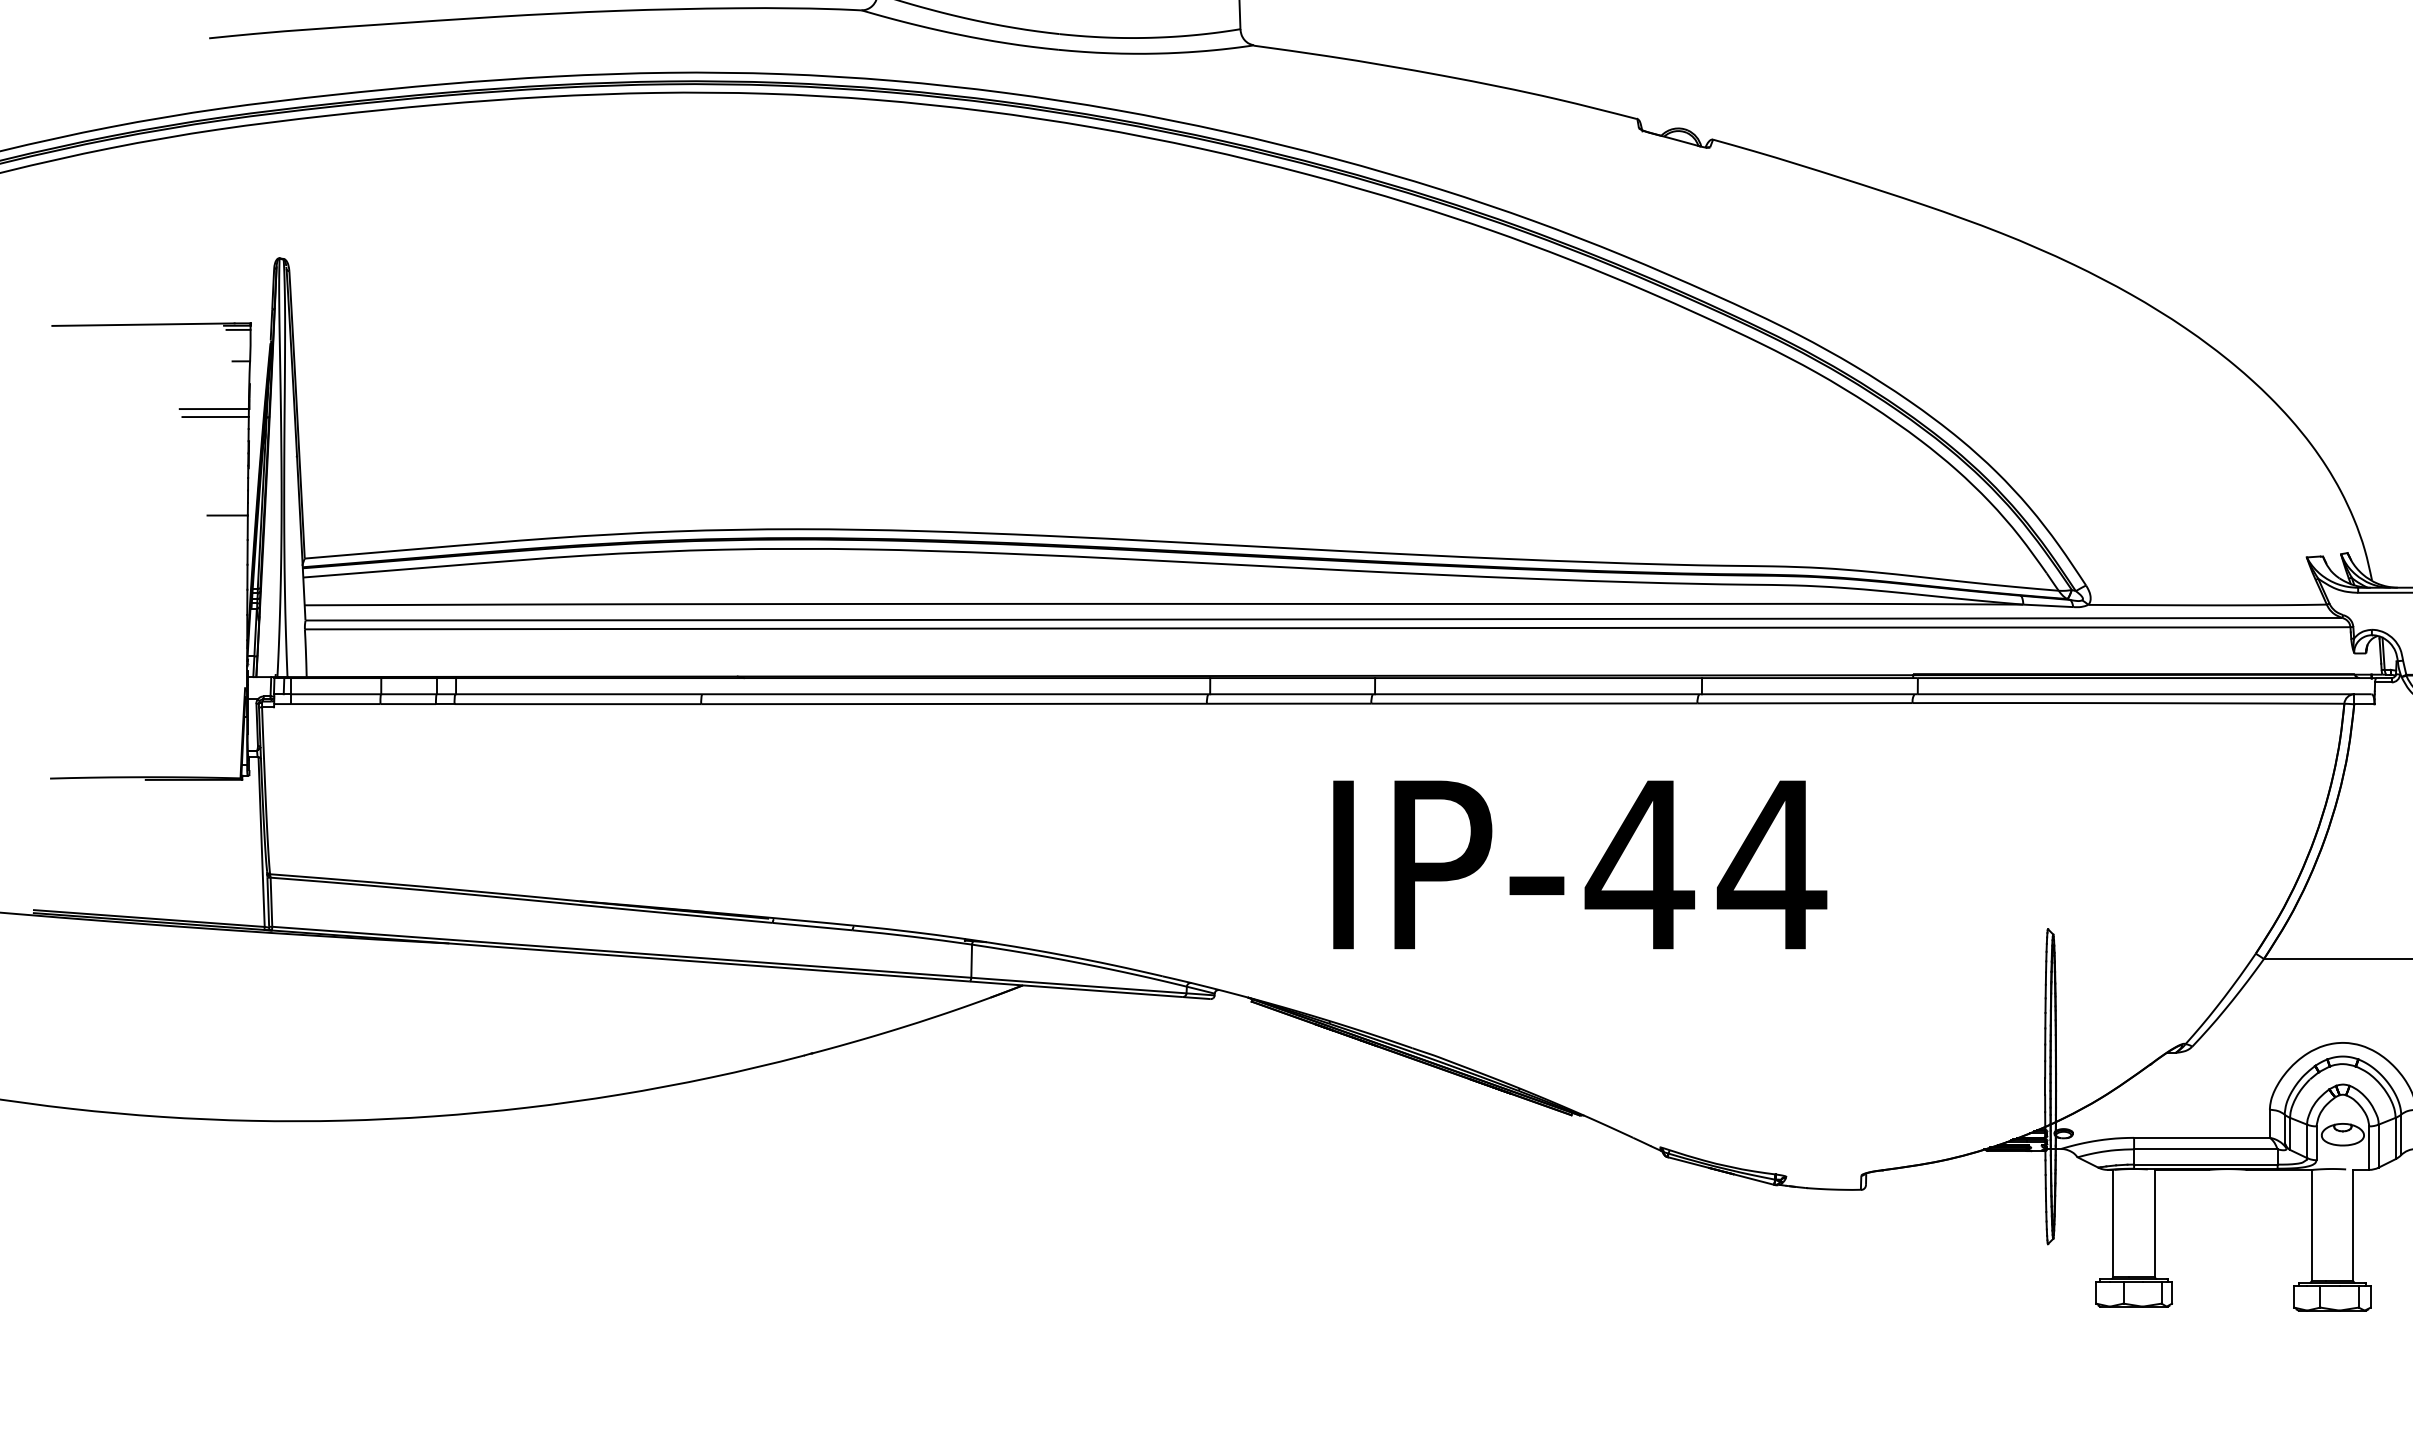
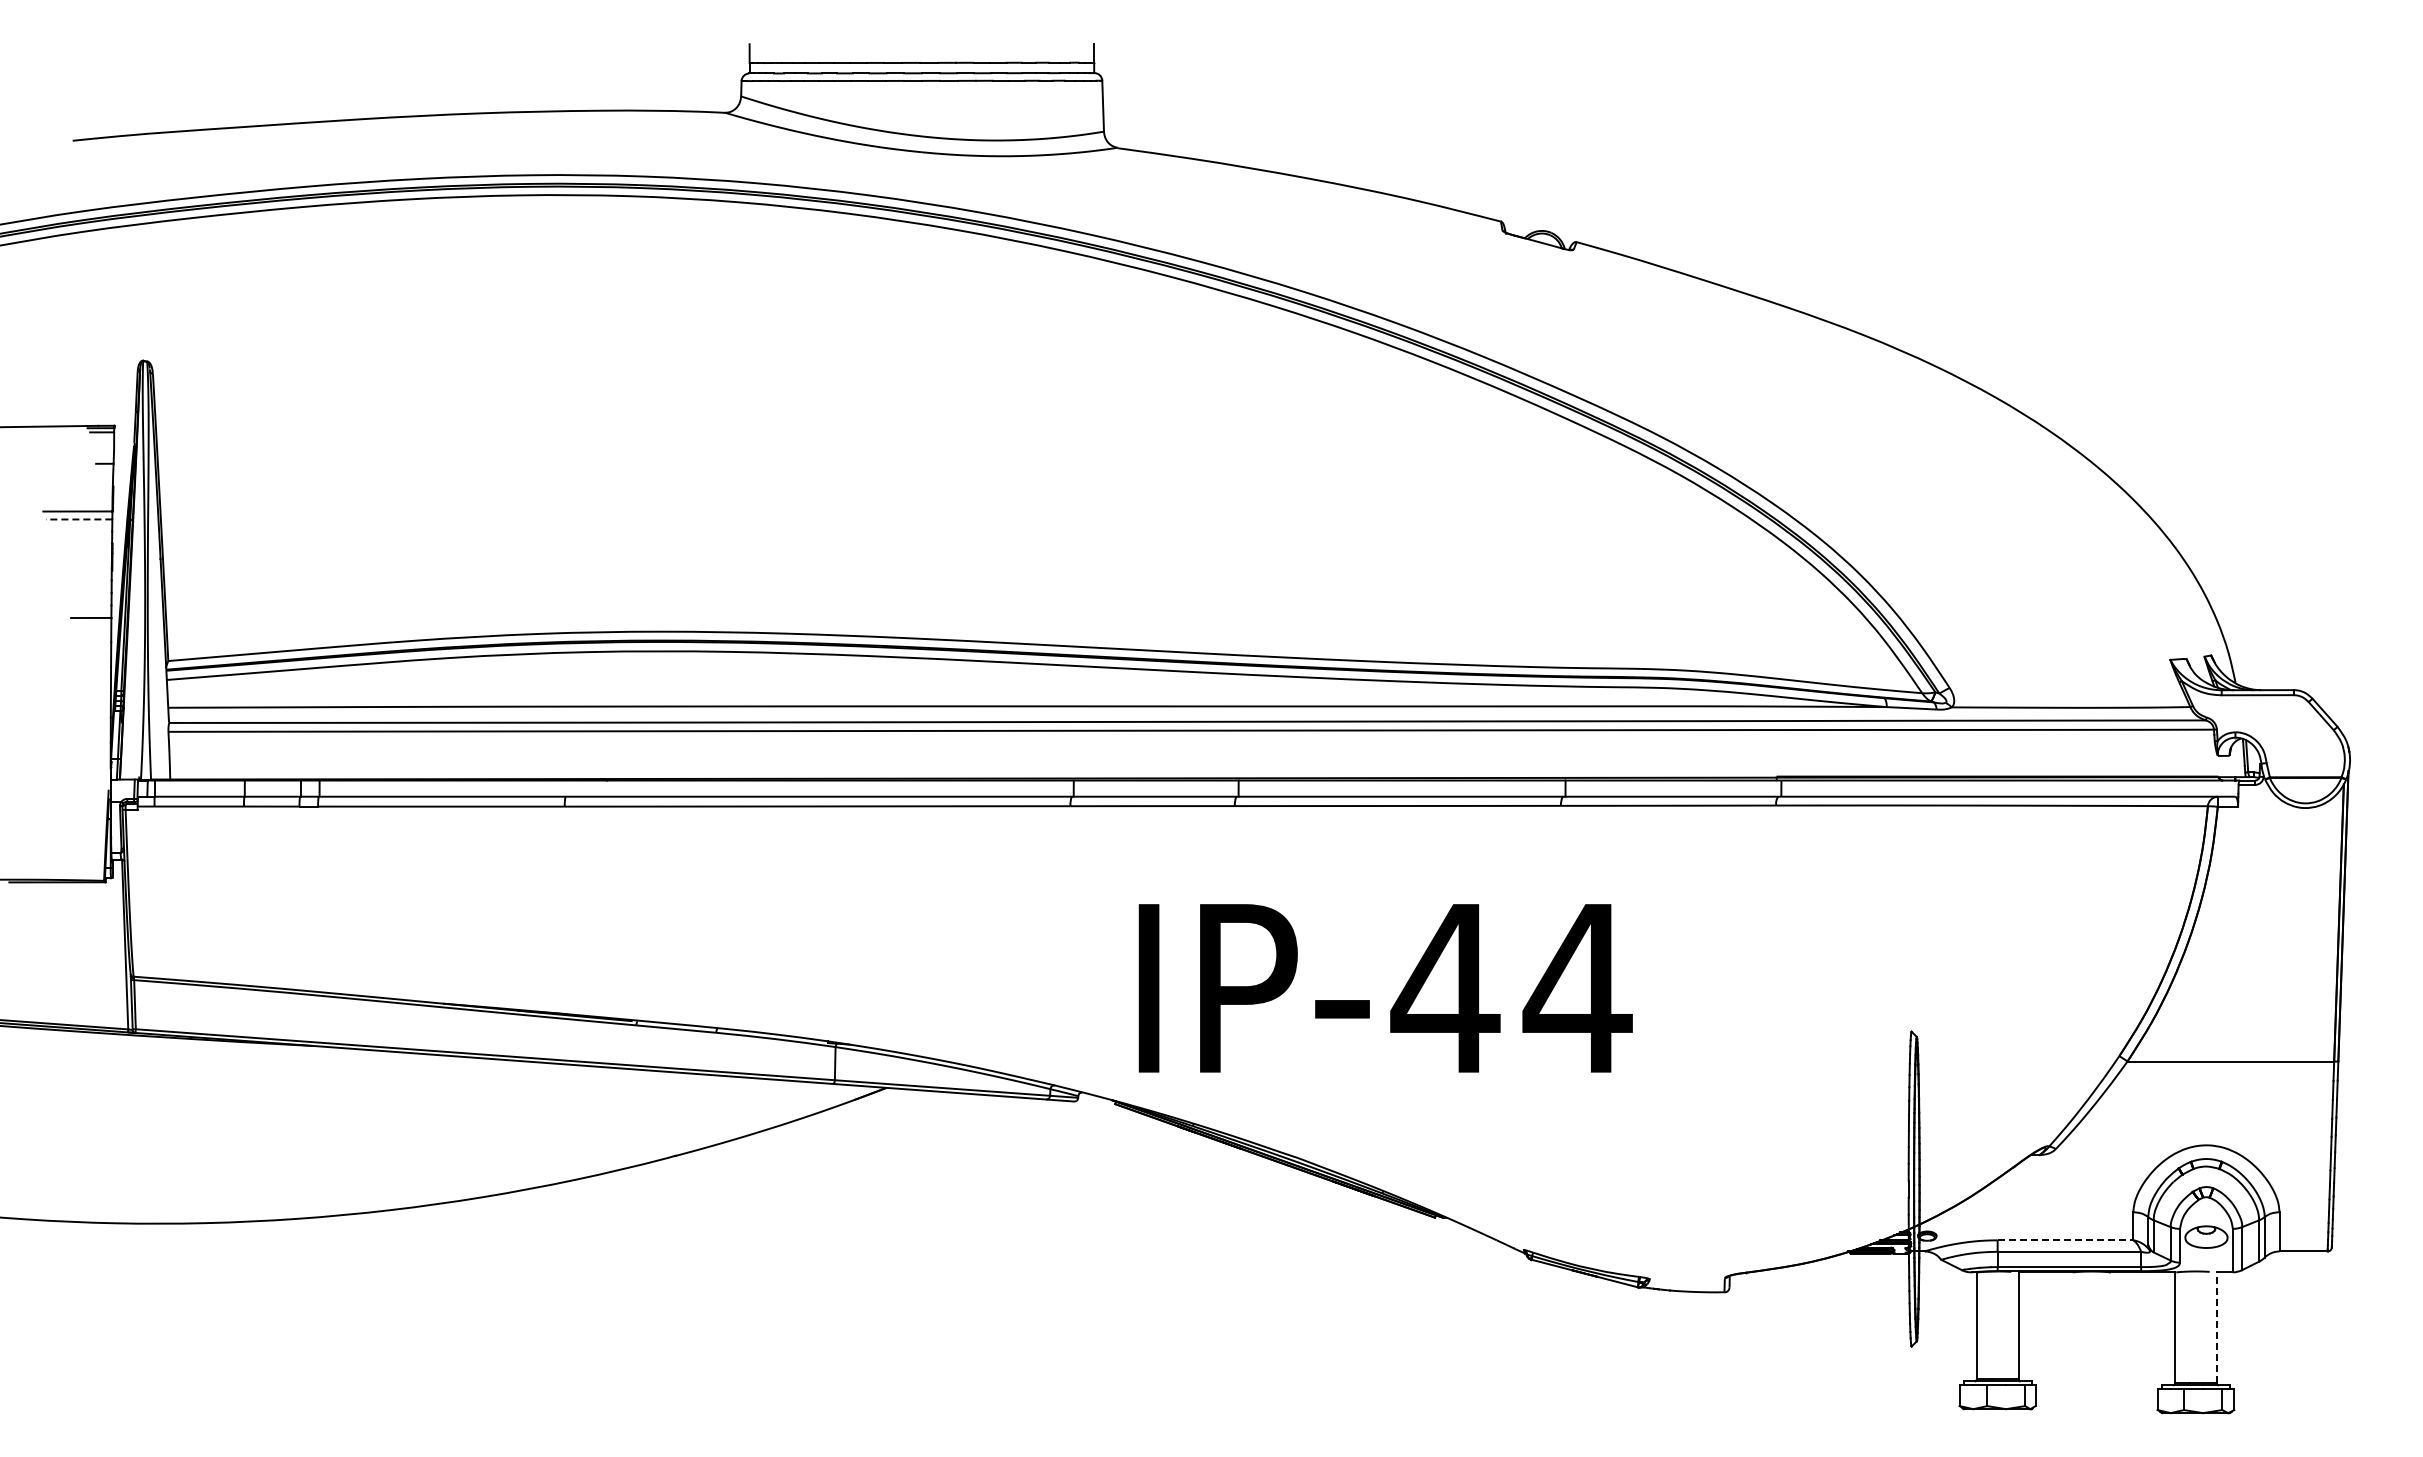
line: (214, 417) -> (78, 519), solid -> dashed
text: (1579, 865) -> (1385, 988), moved
line: (2201, 1138) -> (2065, 1240), solid -> dashed
line: (2352, 1225) -> (2216, 1327), solid -> dashed

